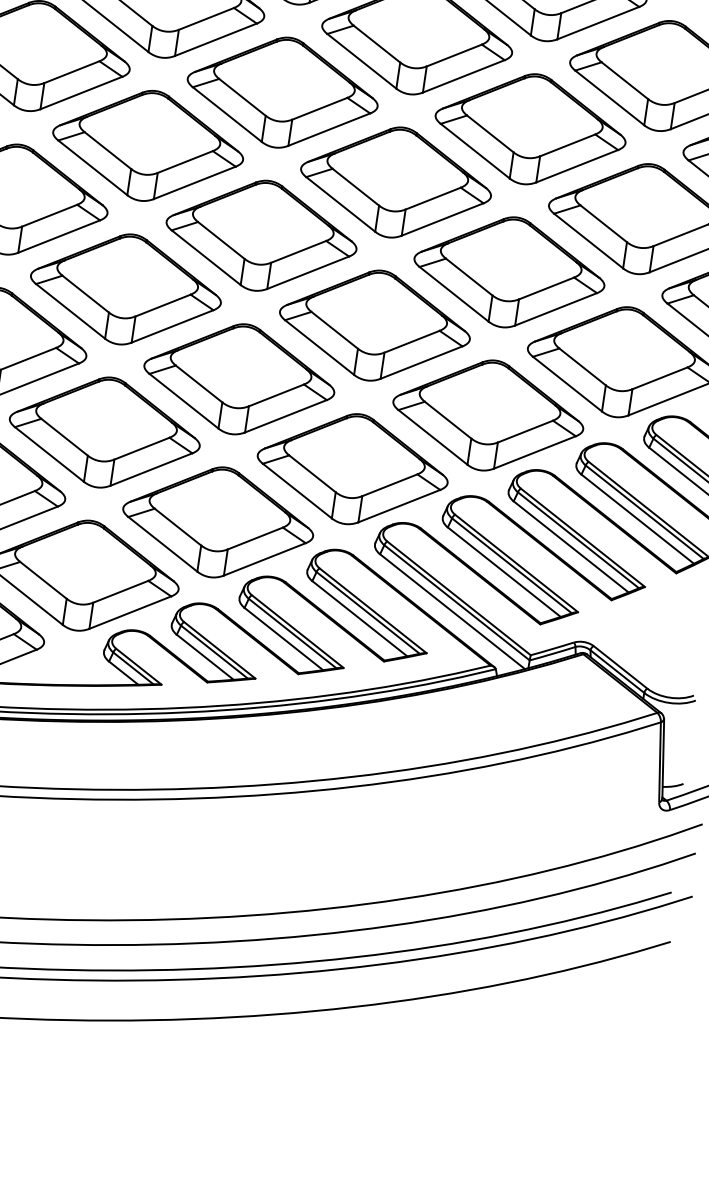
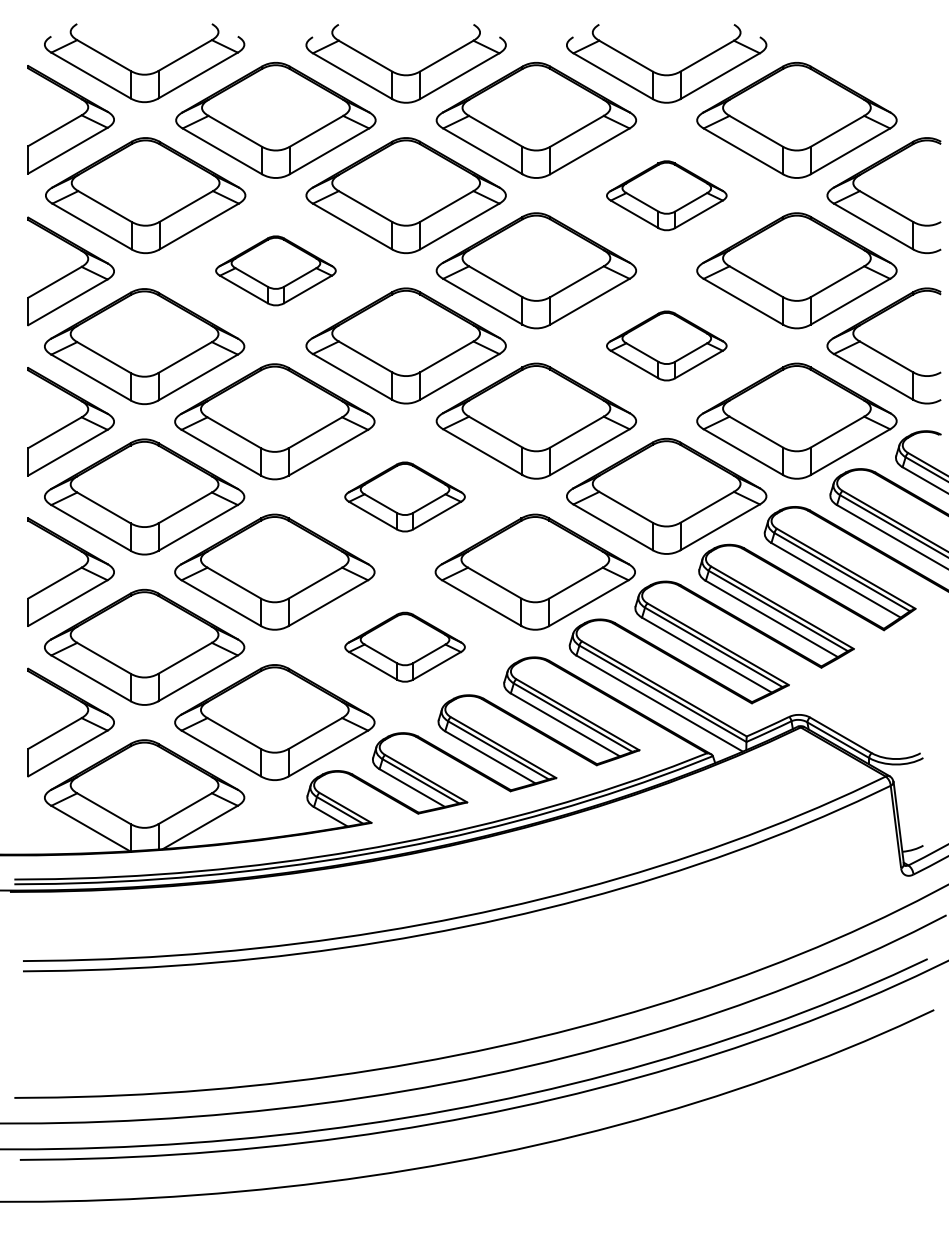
part: (530, 129) -> (666, 195), size x0.6
part: (147, 145) -> (275, 270), size x0.6
part: (509, 271) -> (666, 345), size x0.6
part: (238, 378) -> (404, 496), size x0.6
part: (217, 521) -> (404, 646), size x0.6

